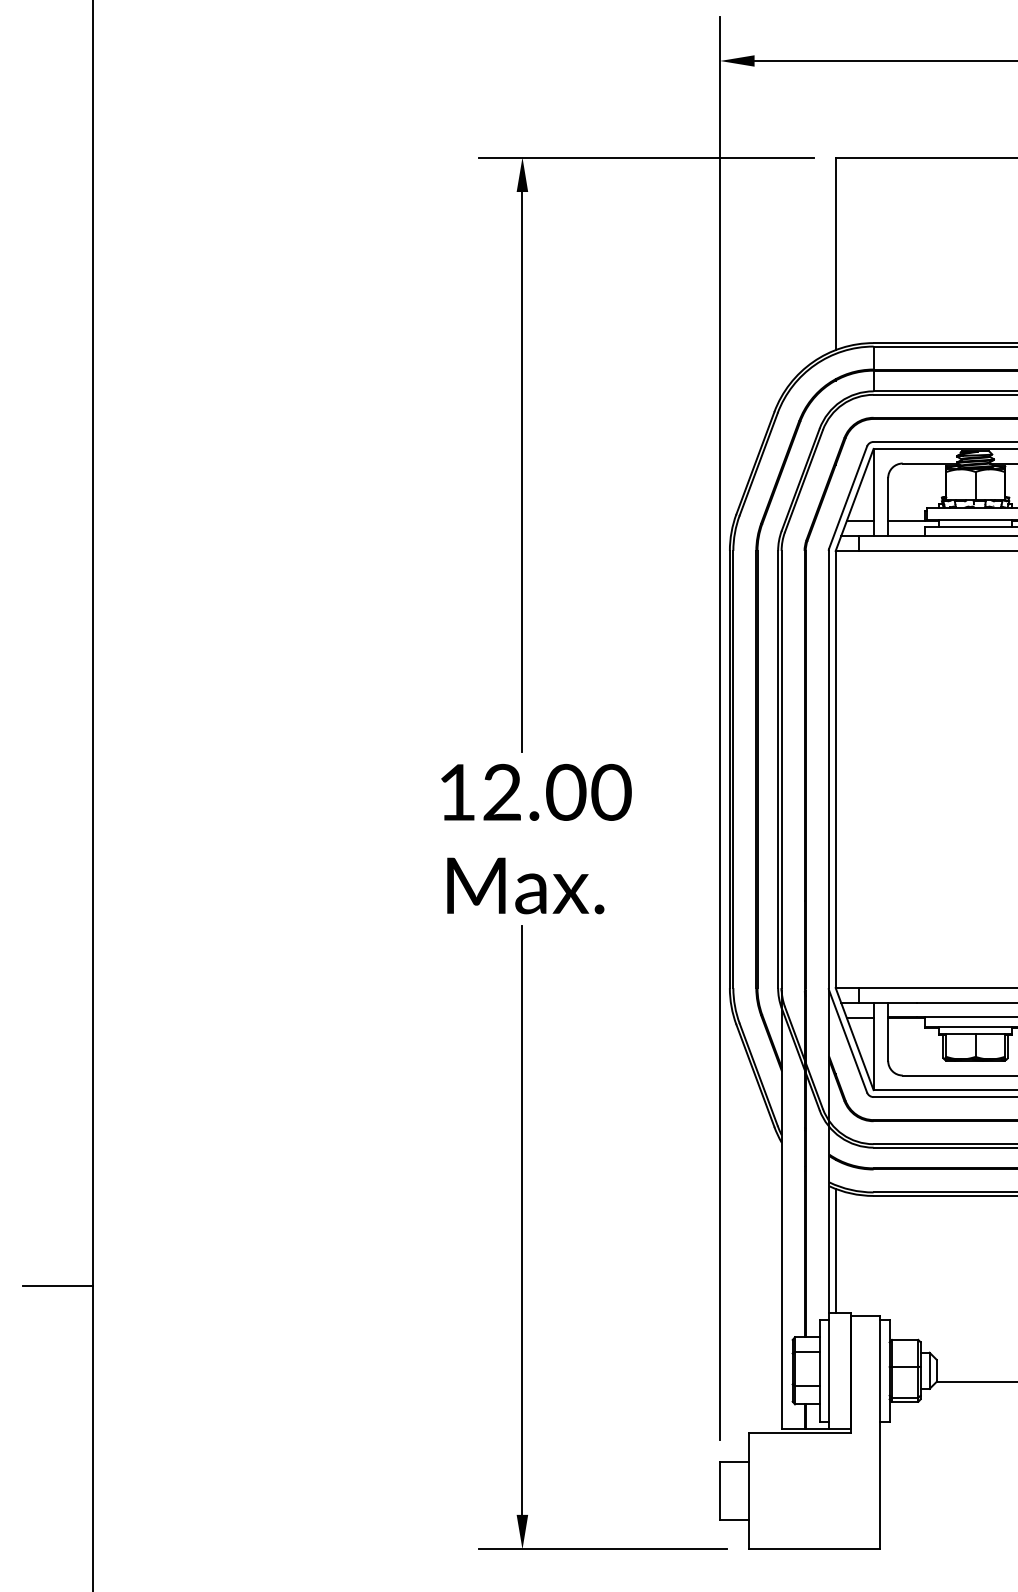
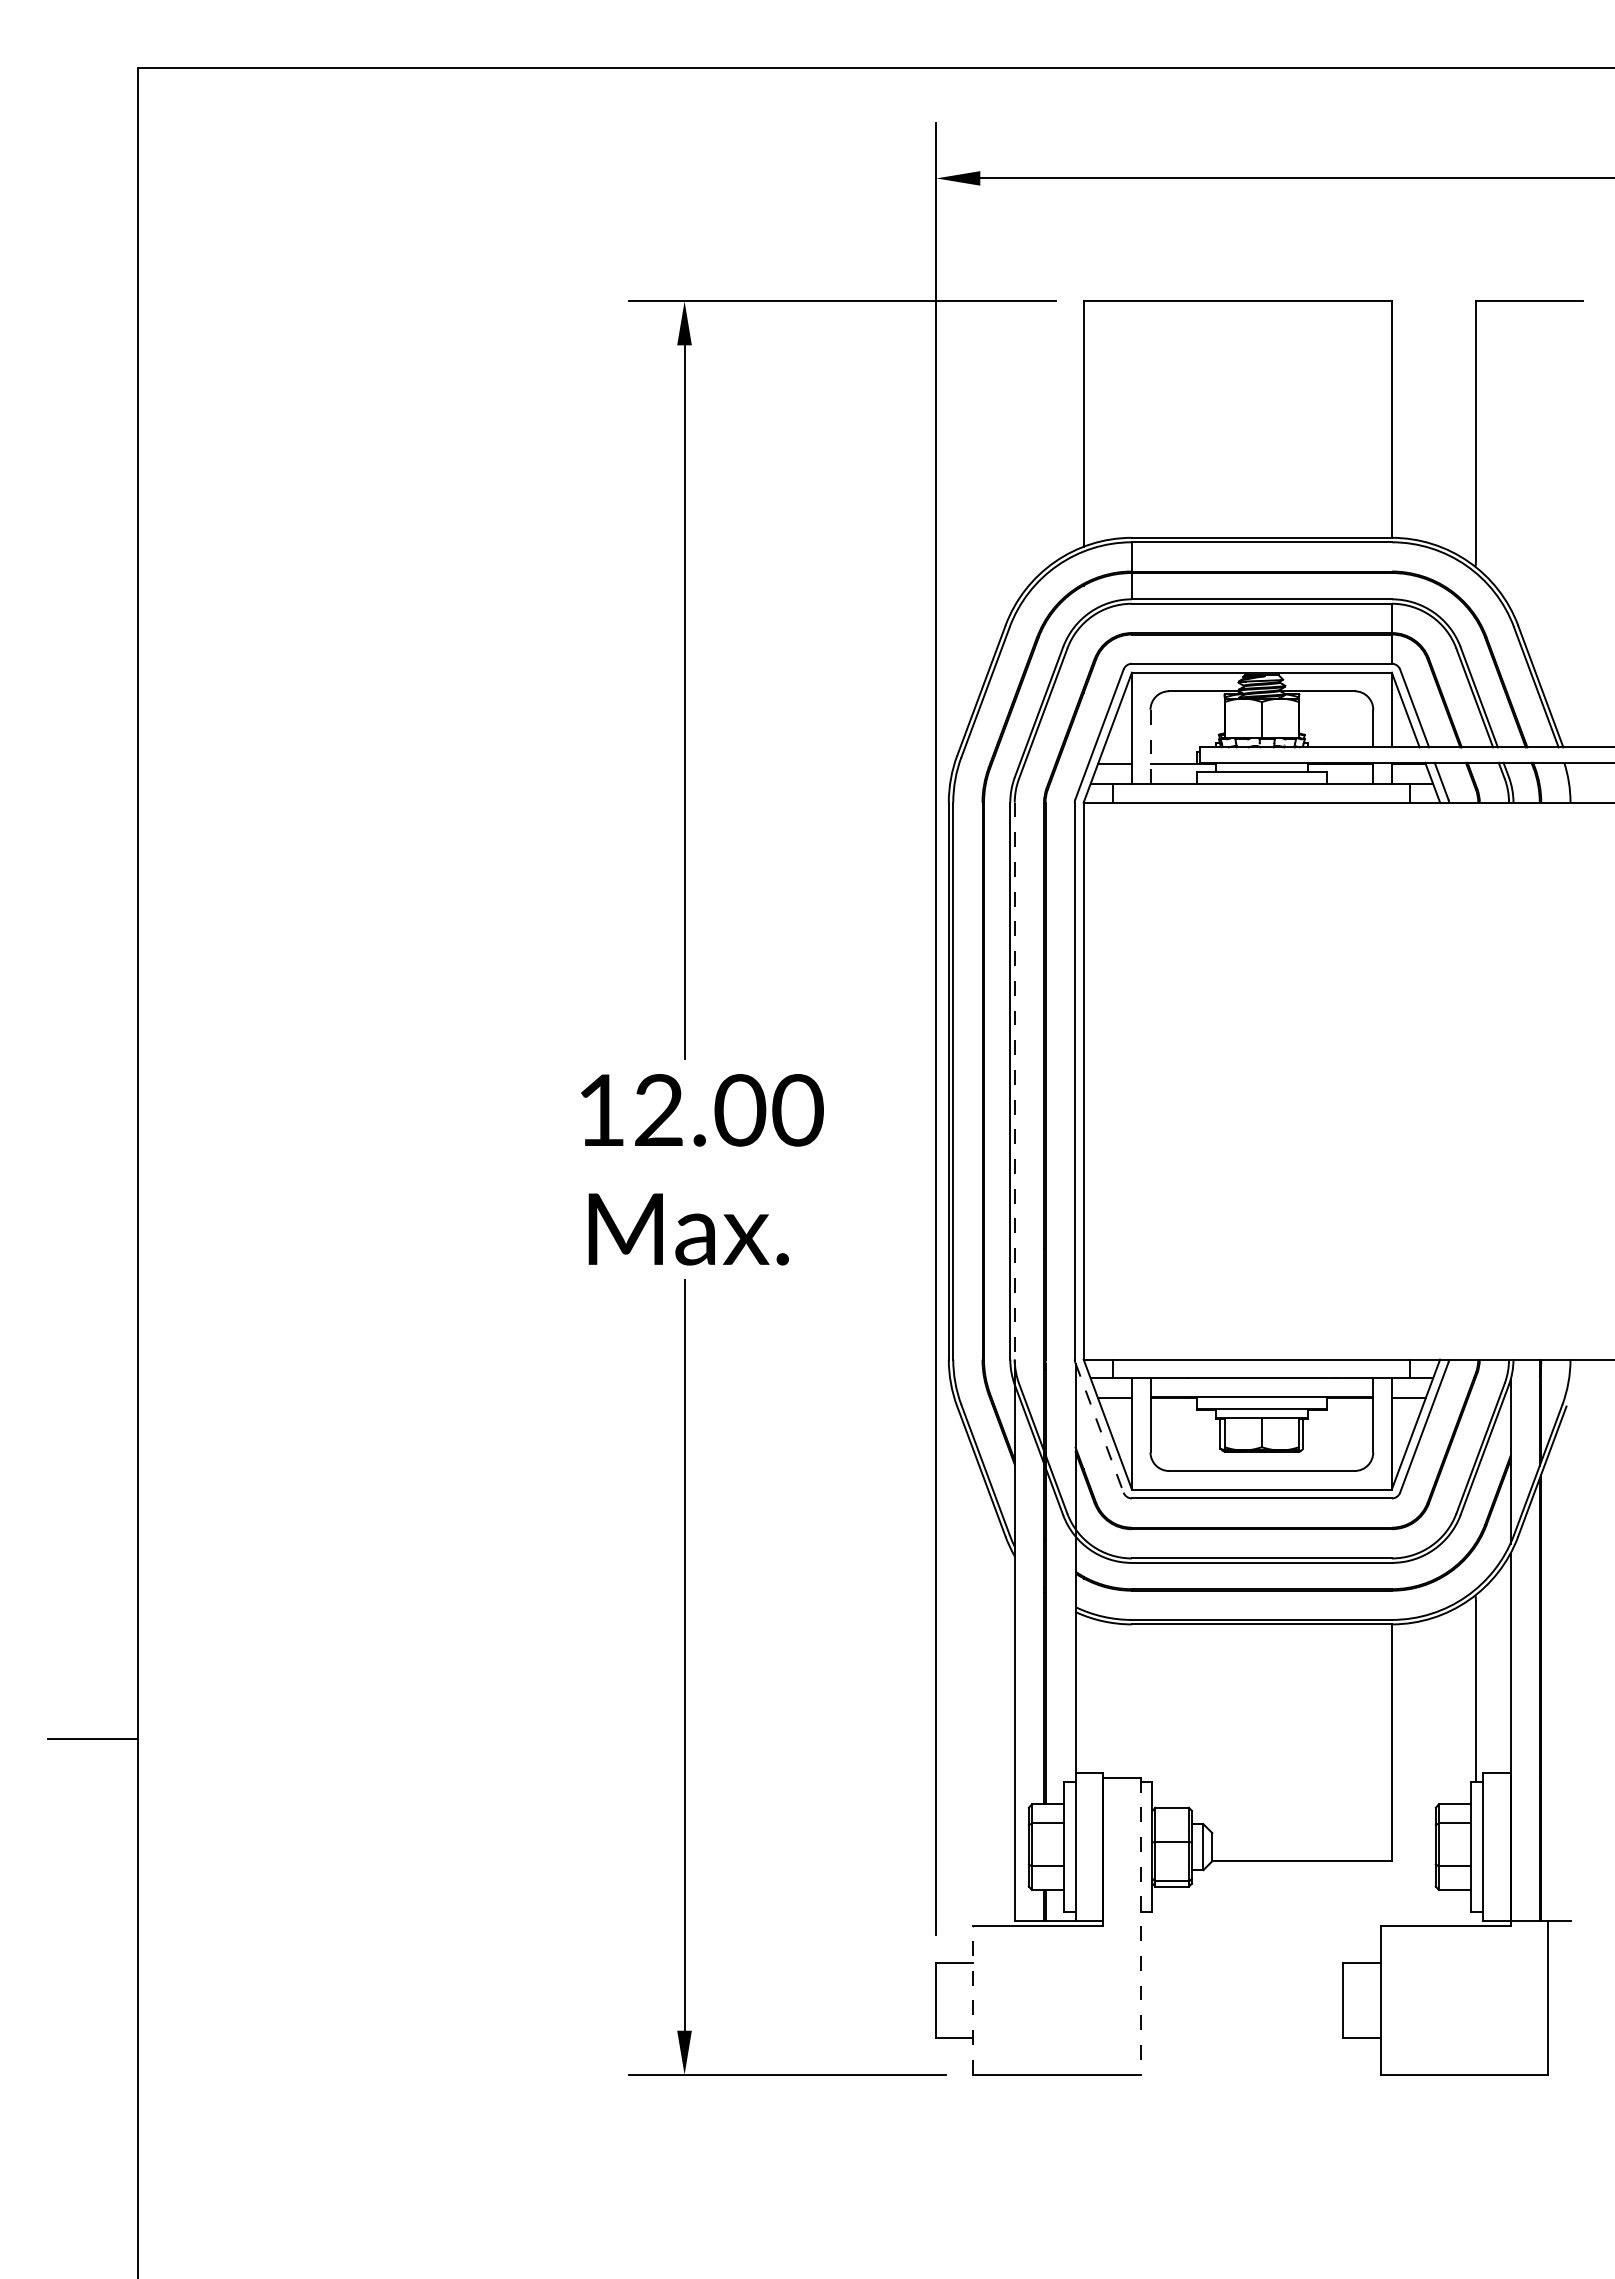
line: (888, 507) -> (1150, 747), solid -> dashed
line: (781, 769) -> (1014, 1081), solid -> dashed
line: (848, 1042) -> (1099, 1428), solid -> dashed
line: (835, 1250) -> (1083, 1693), removed
line: (880, 1433) -> (1140, 1926), solid -> dashed
line: (749, 1490) -> (973, 1999), solid -> dashed

